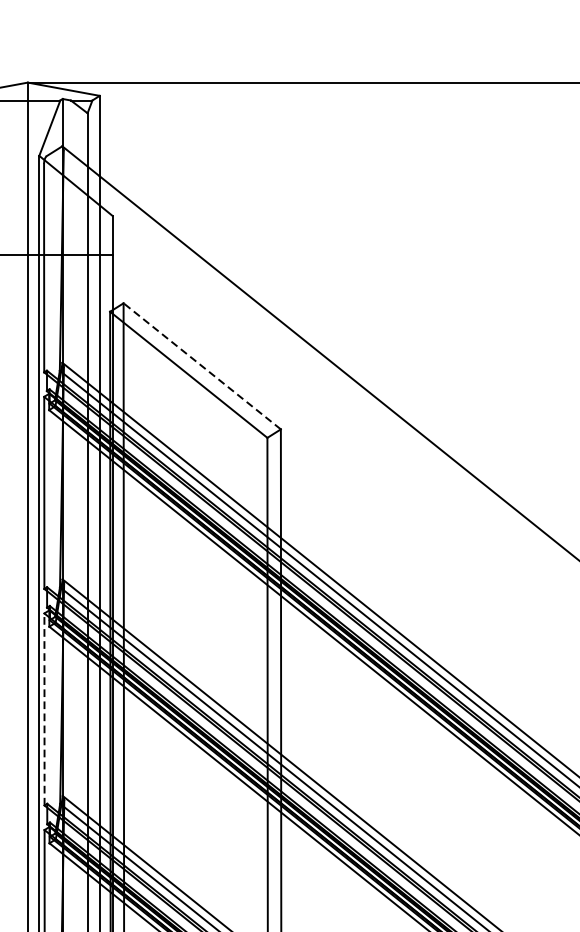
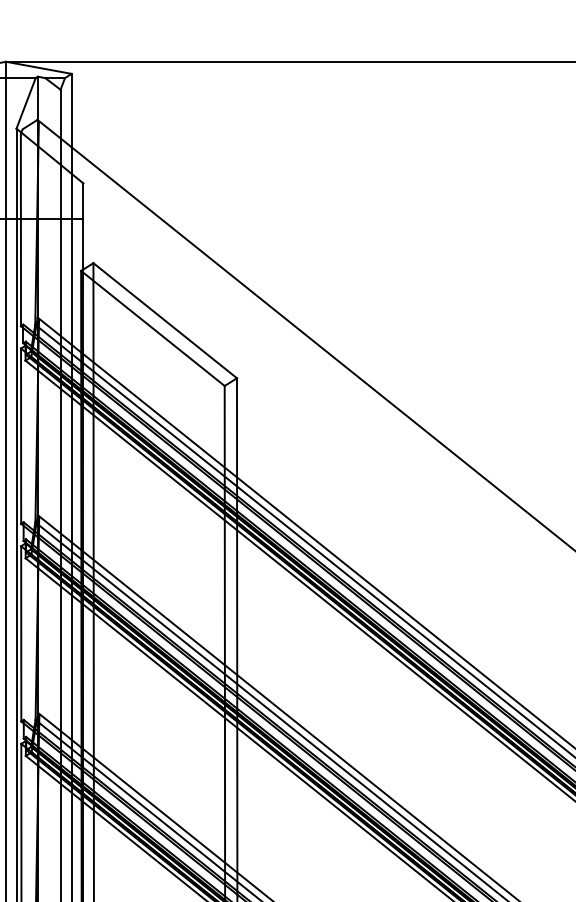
line: (202, 366) -> (165, 320), dashed -> solid
line: (44, 709) -> (21, 633), dashed -> solid

